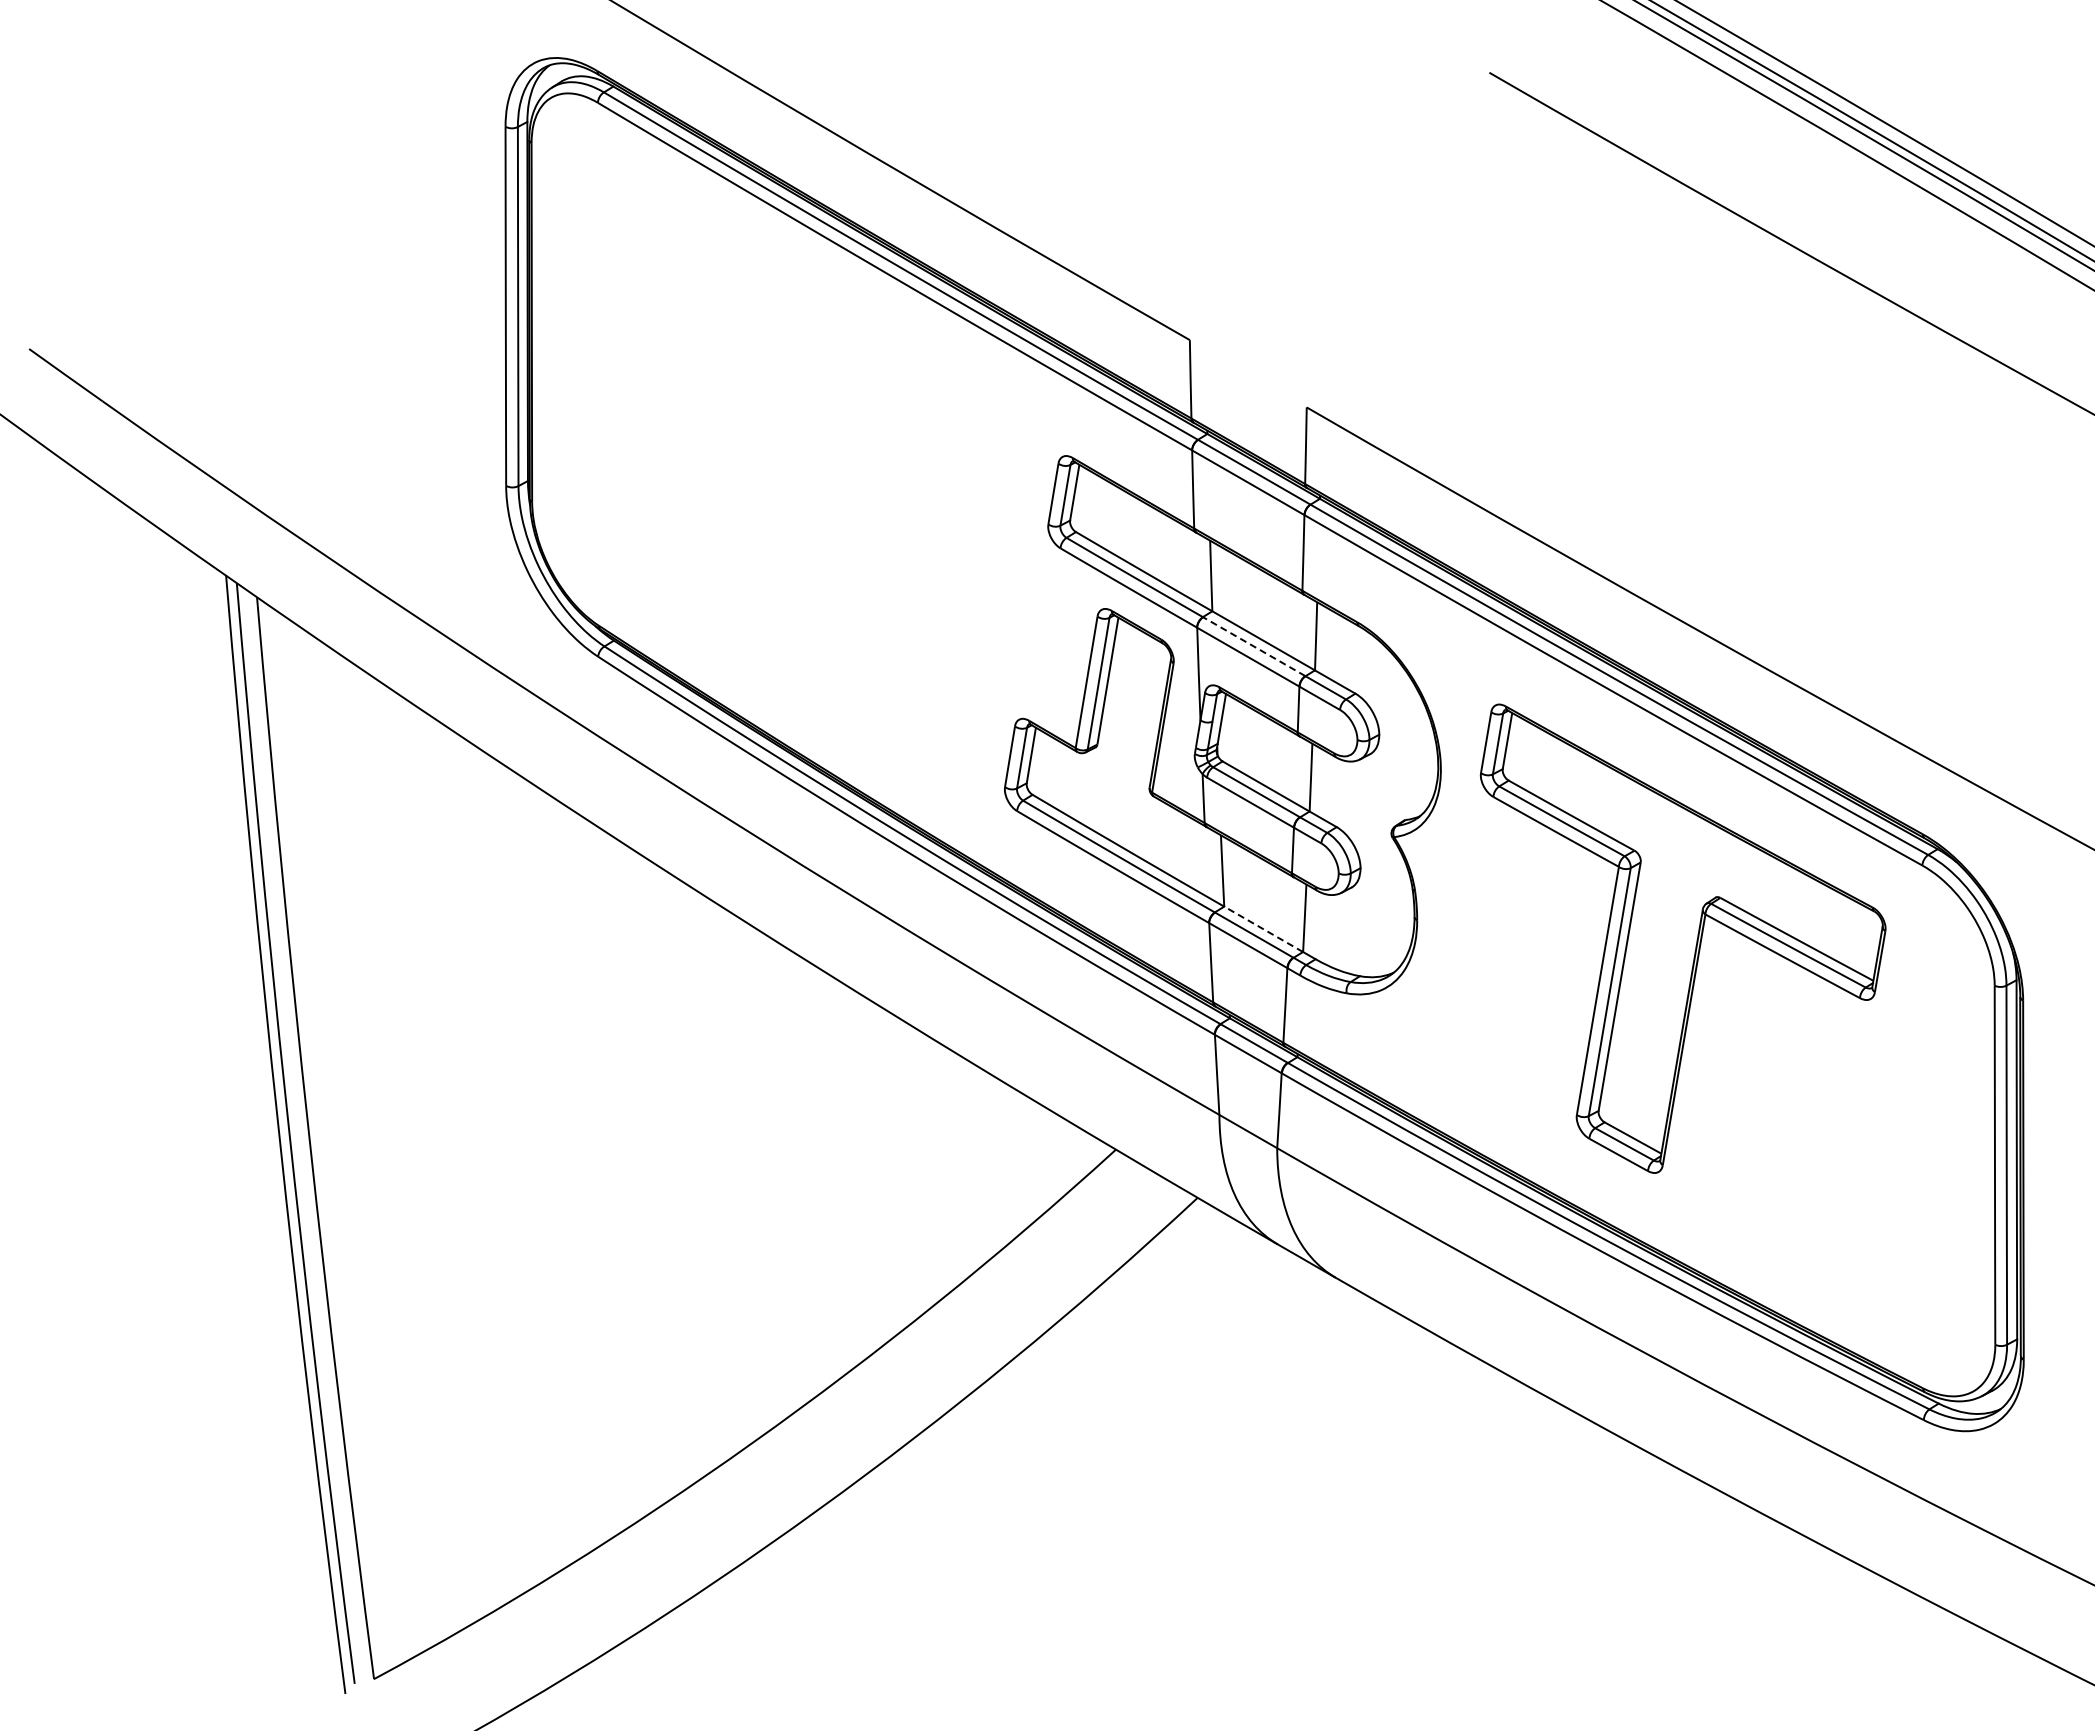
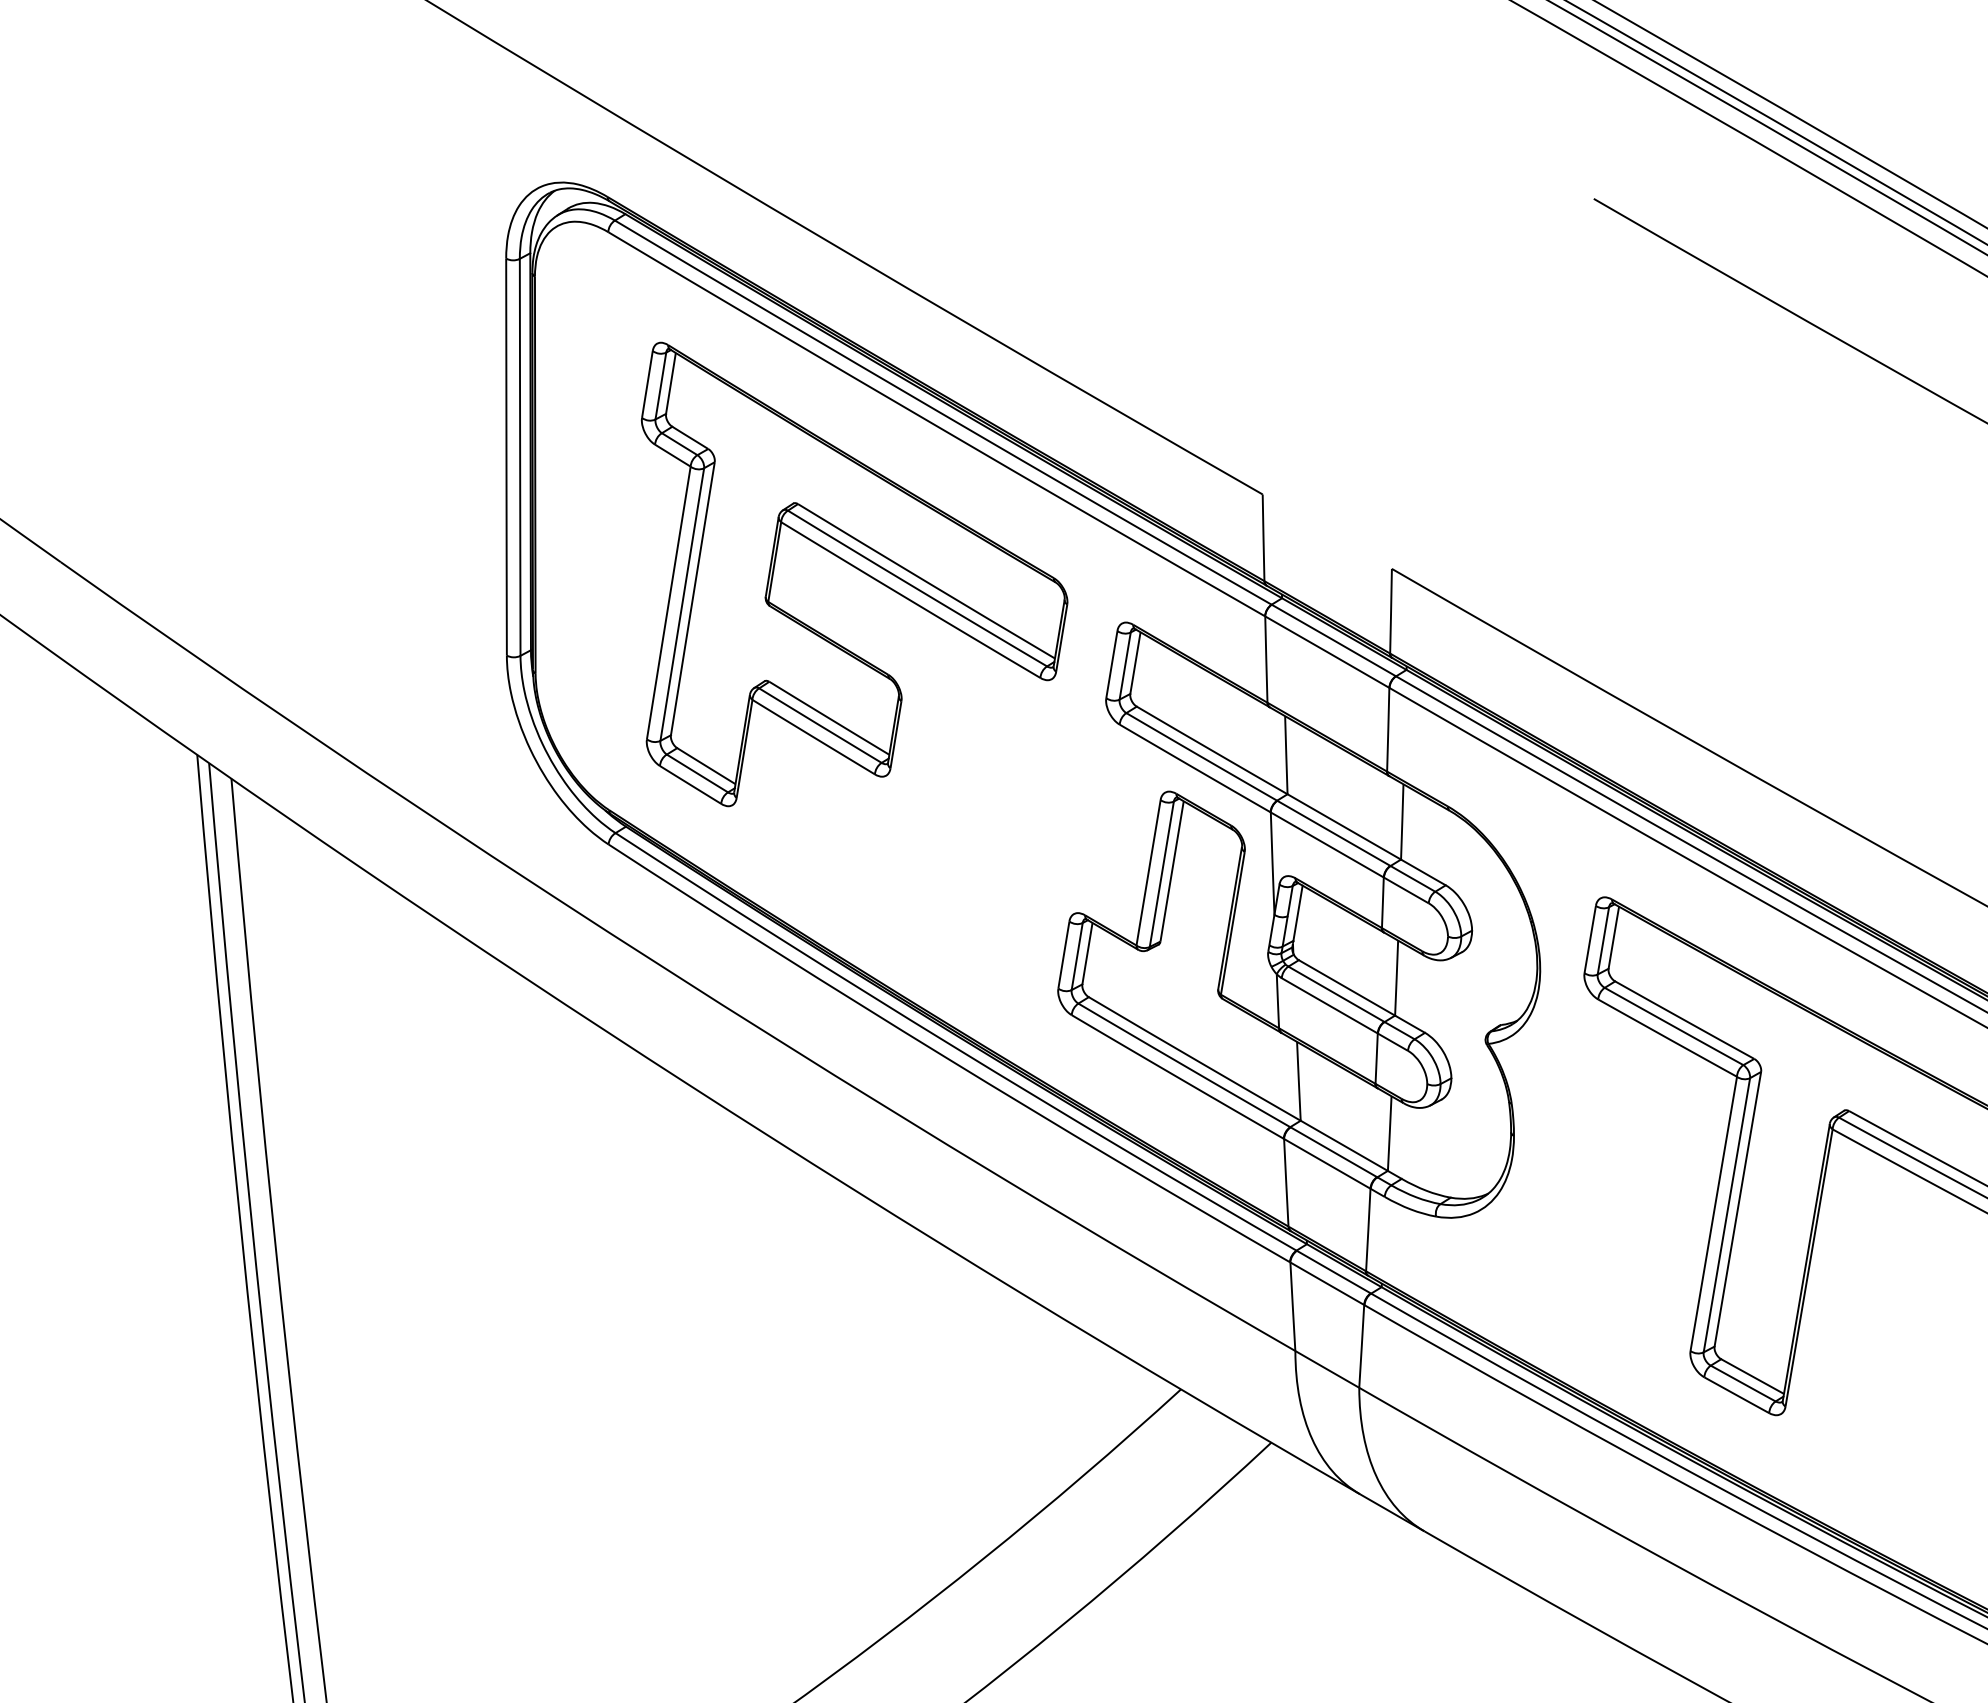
part: (820, 412) -> (854, 574), added
line: (1254, 646) -> (1334, 833), dashed -> solid
line: (1263, 929) -> (1344, 1146), dashed -> solid

